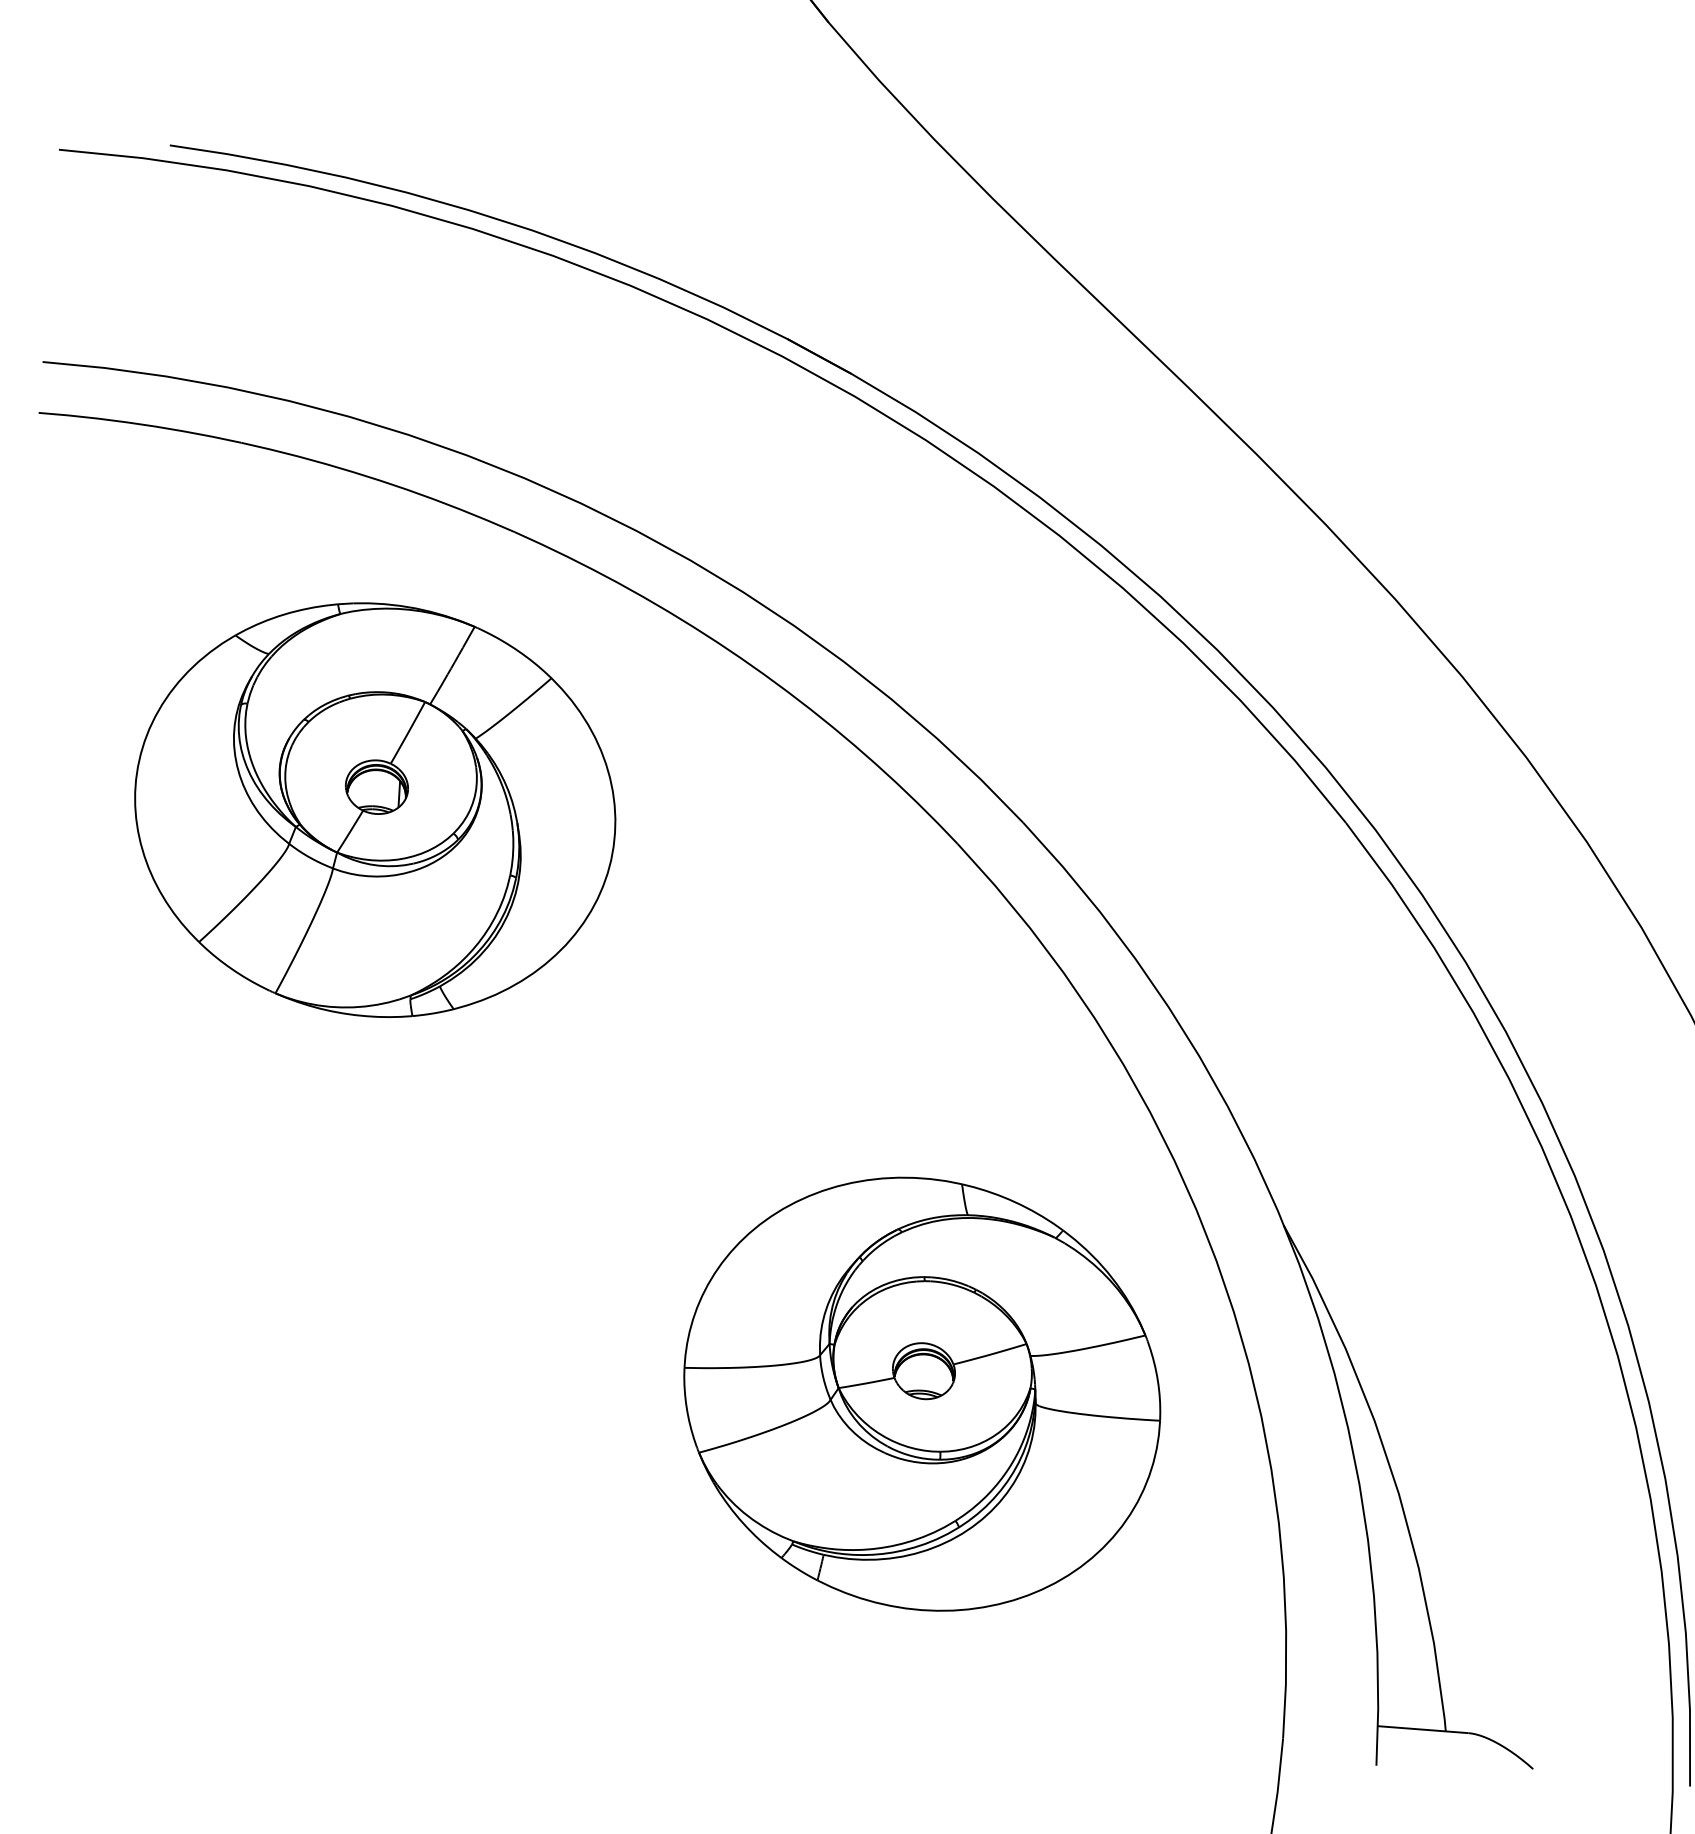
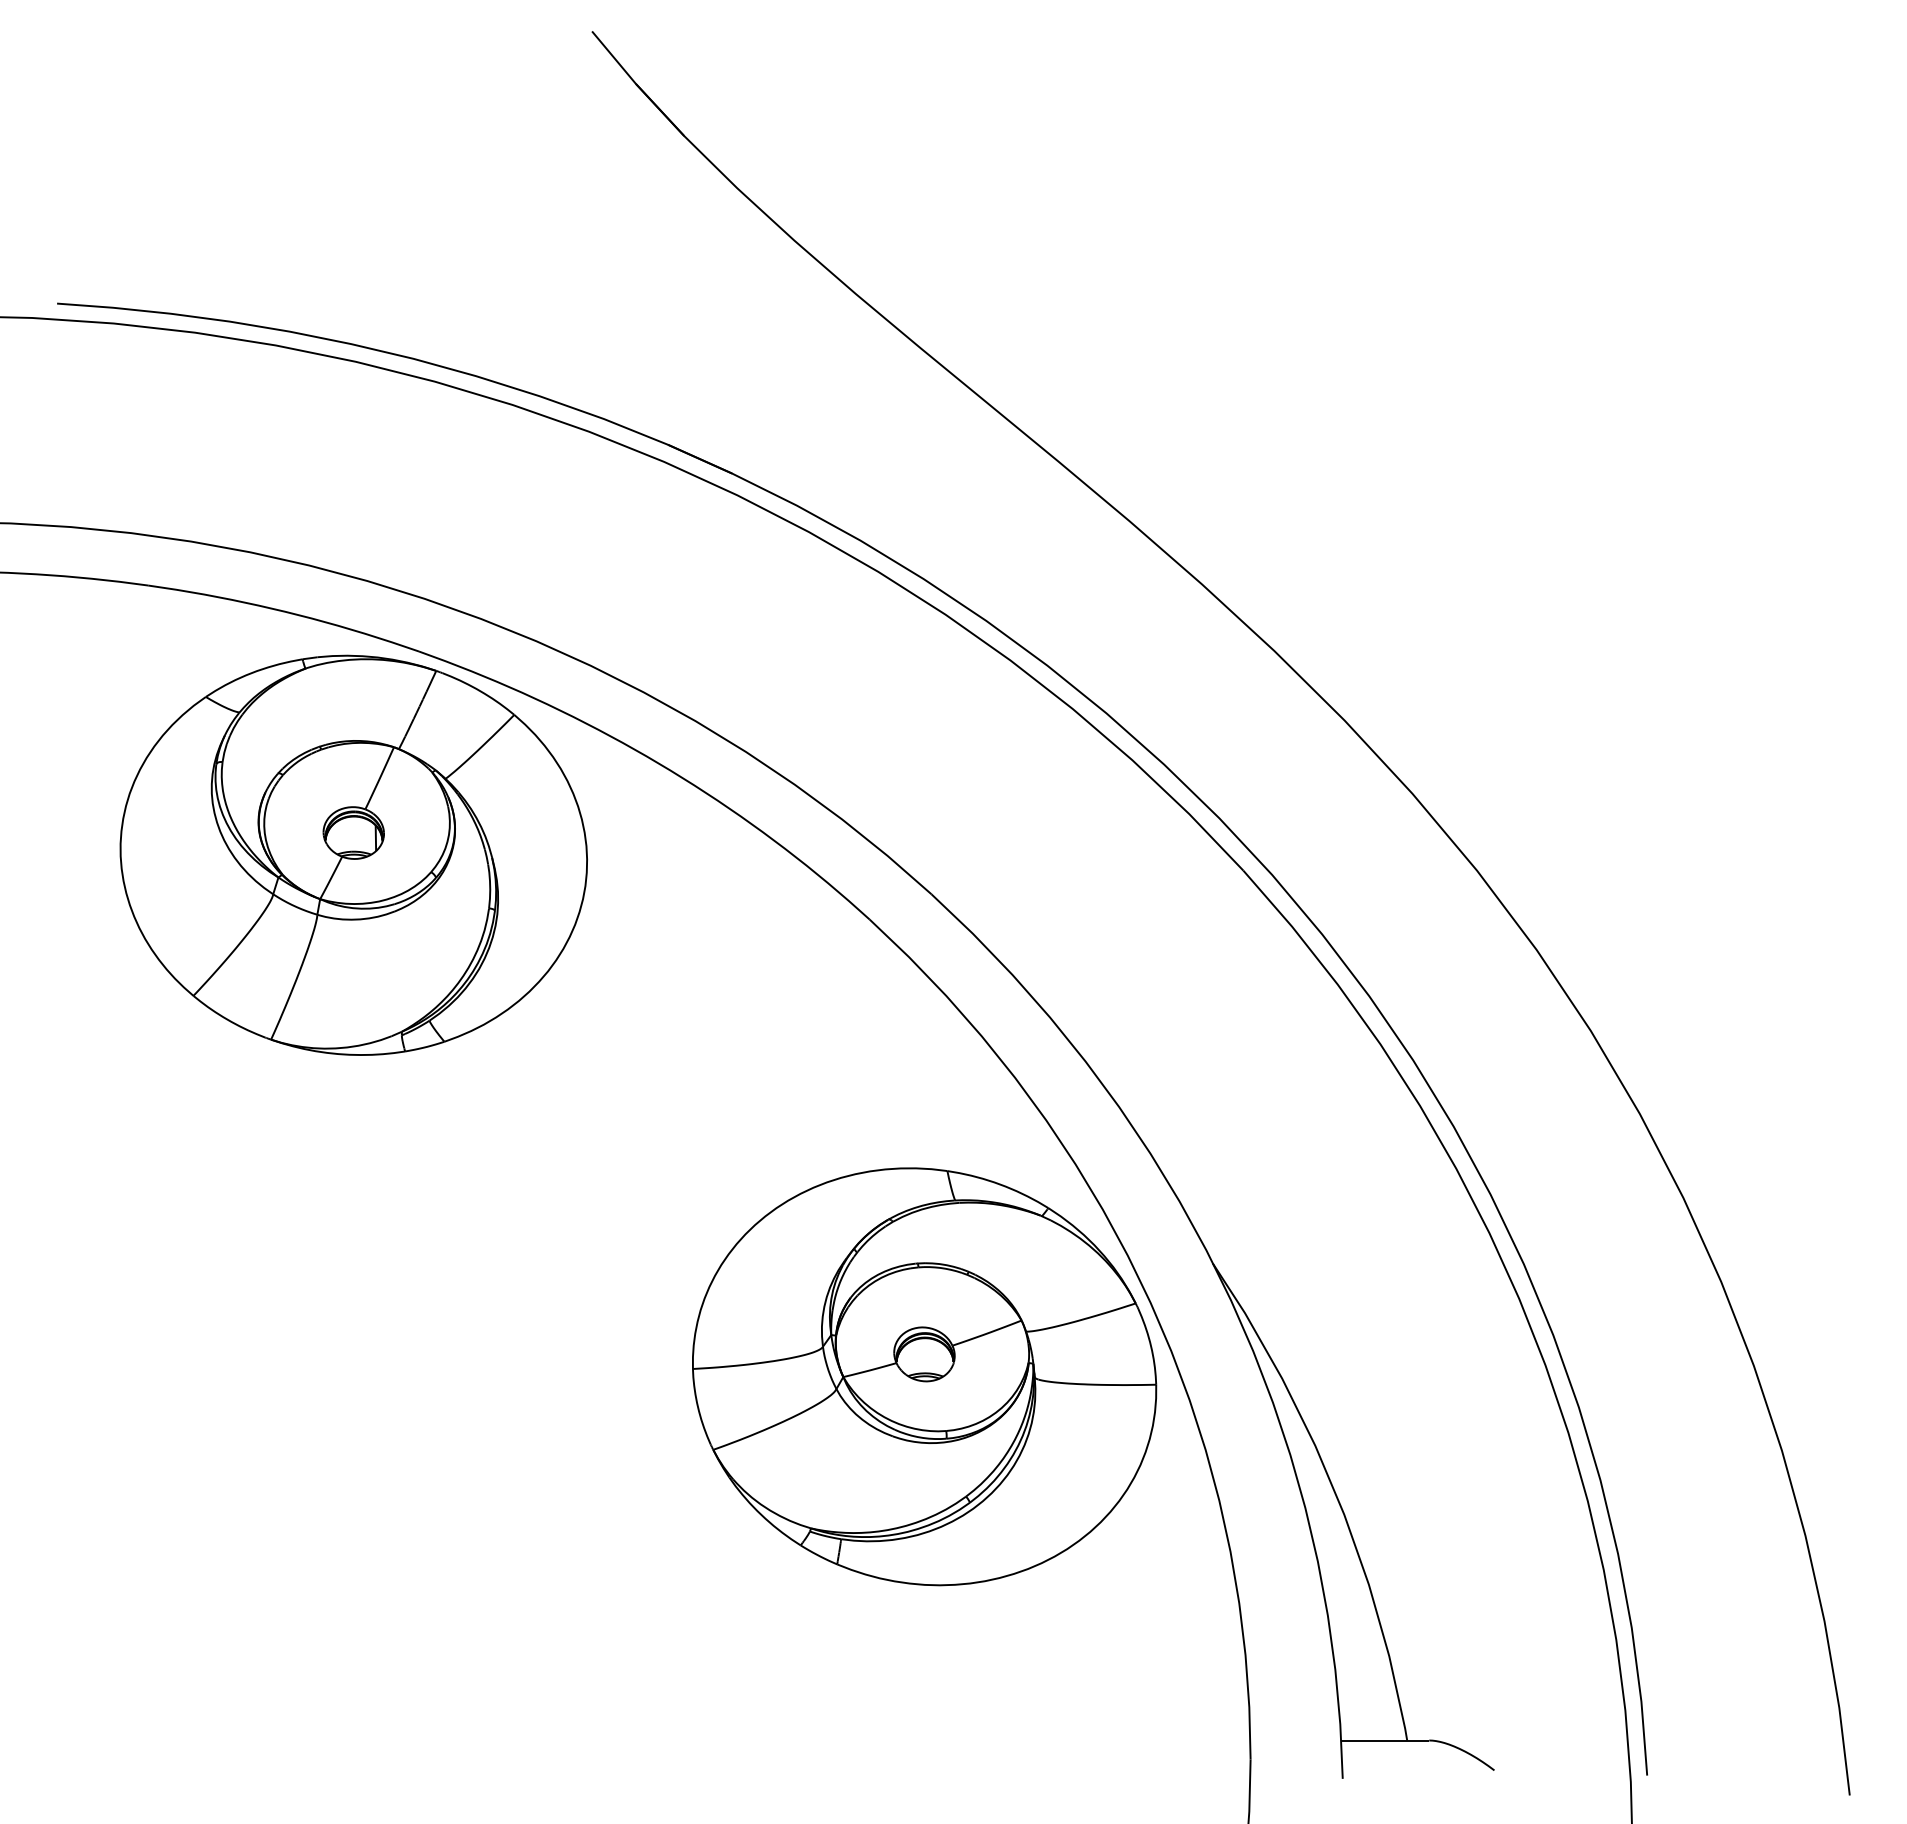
part: (374, 809) -> (353, 854), moved
part: (922, 1393) -> (924, 1376), moved

